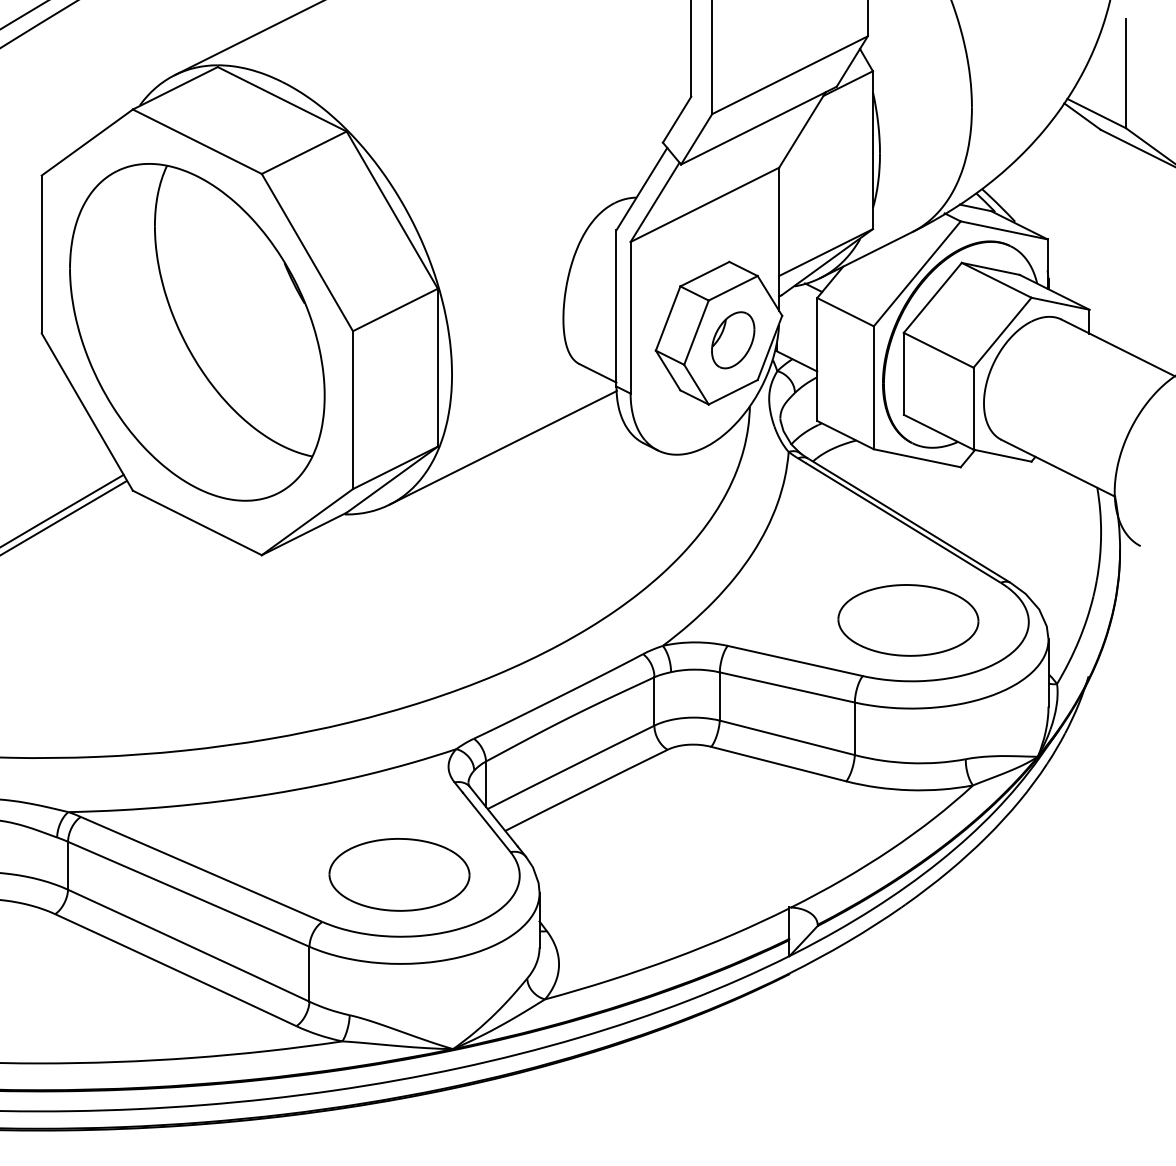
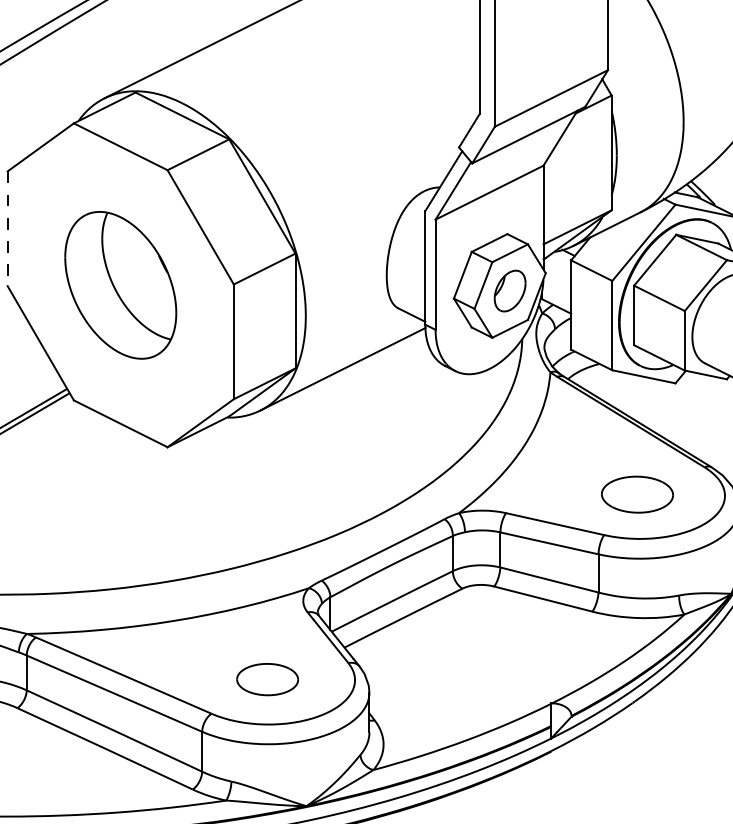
line: (41, 254) -> (7, 228), solid -> dashed
part: (197, 332) -> (120, 285), size x0.6
part: (908, 620) -> (637, 494), size x0.7
part: (399, 874) -> (267, 679), size x0.6

